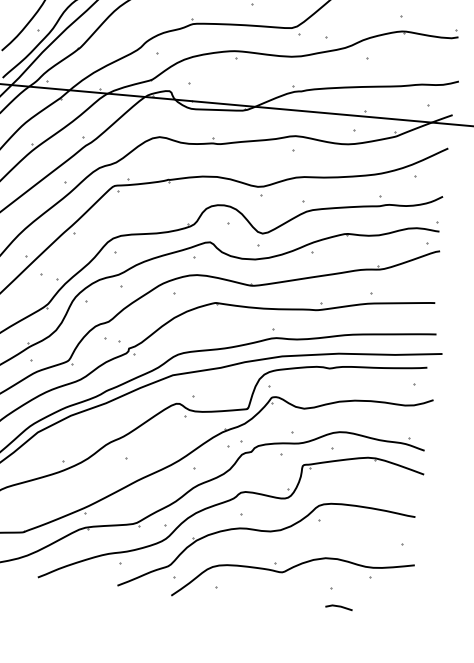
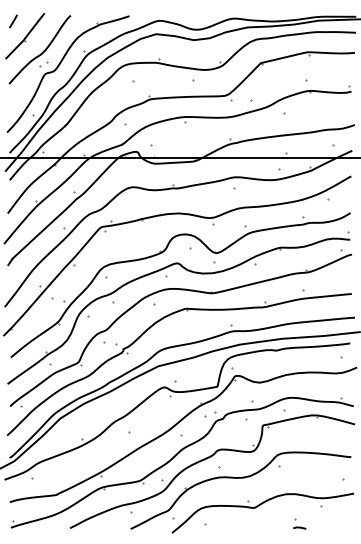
part: (339, 598) -> (299, 523), size x0.62

